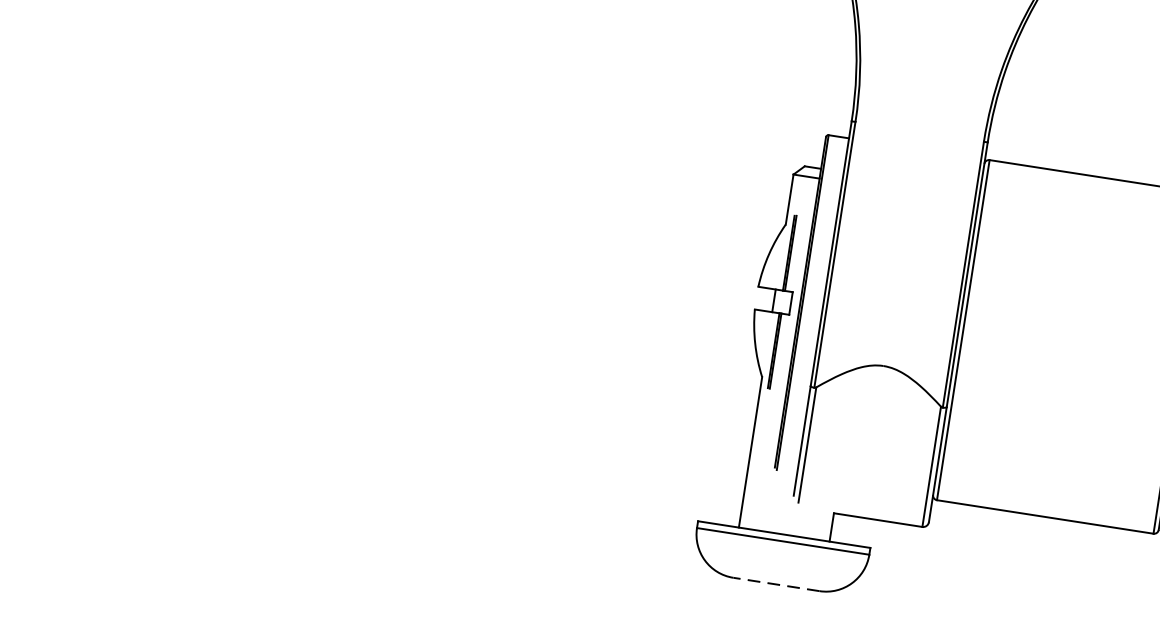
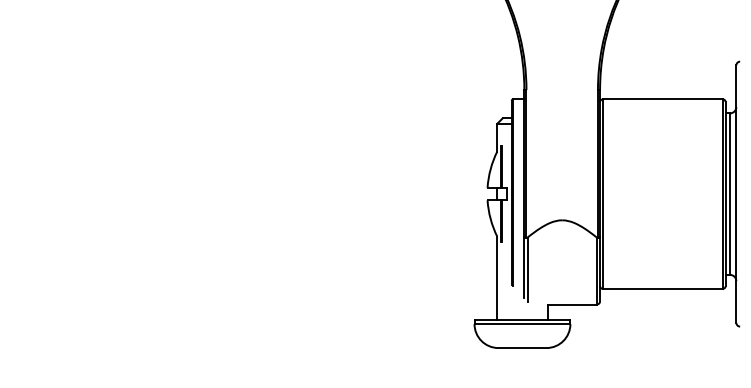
line: (776, 585) -> (522, 348), dashed -> solid

